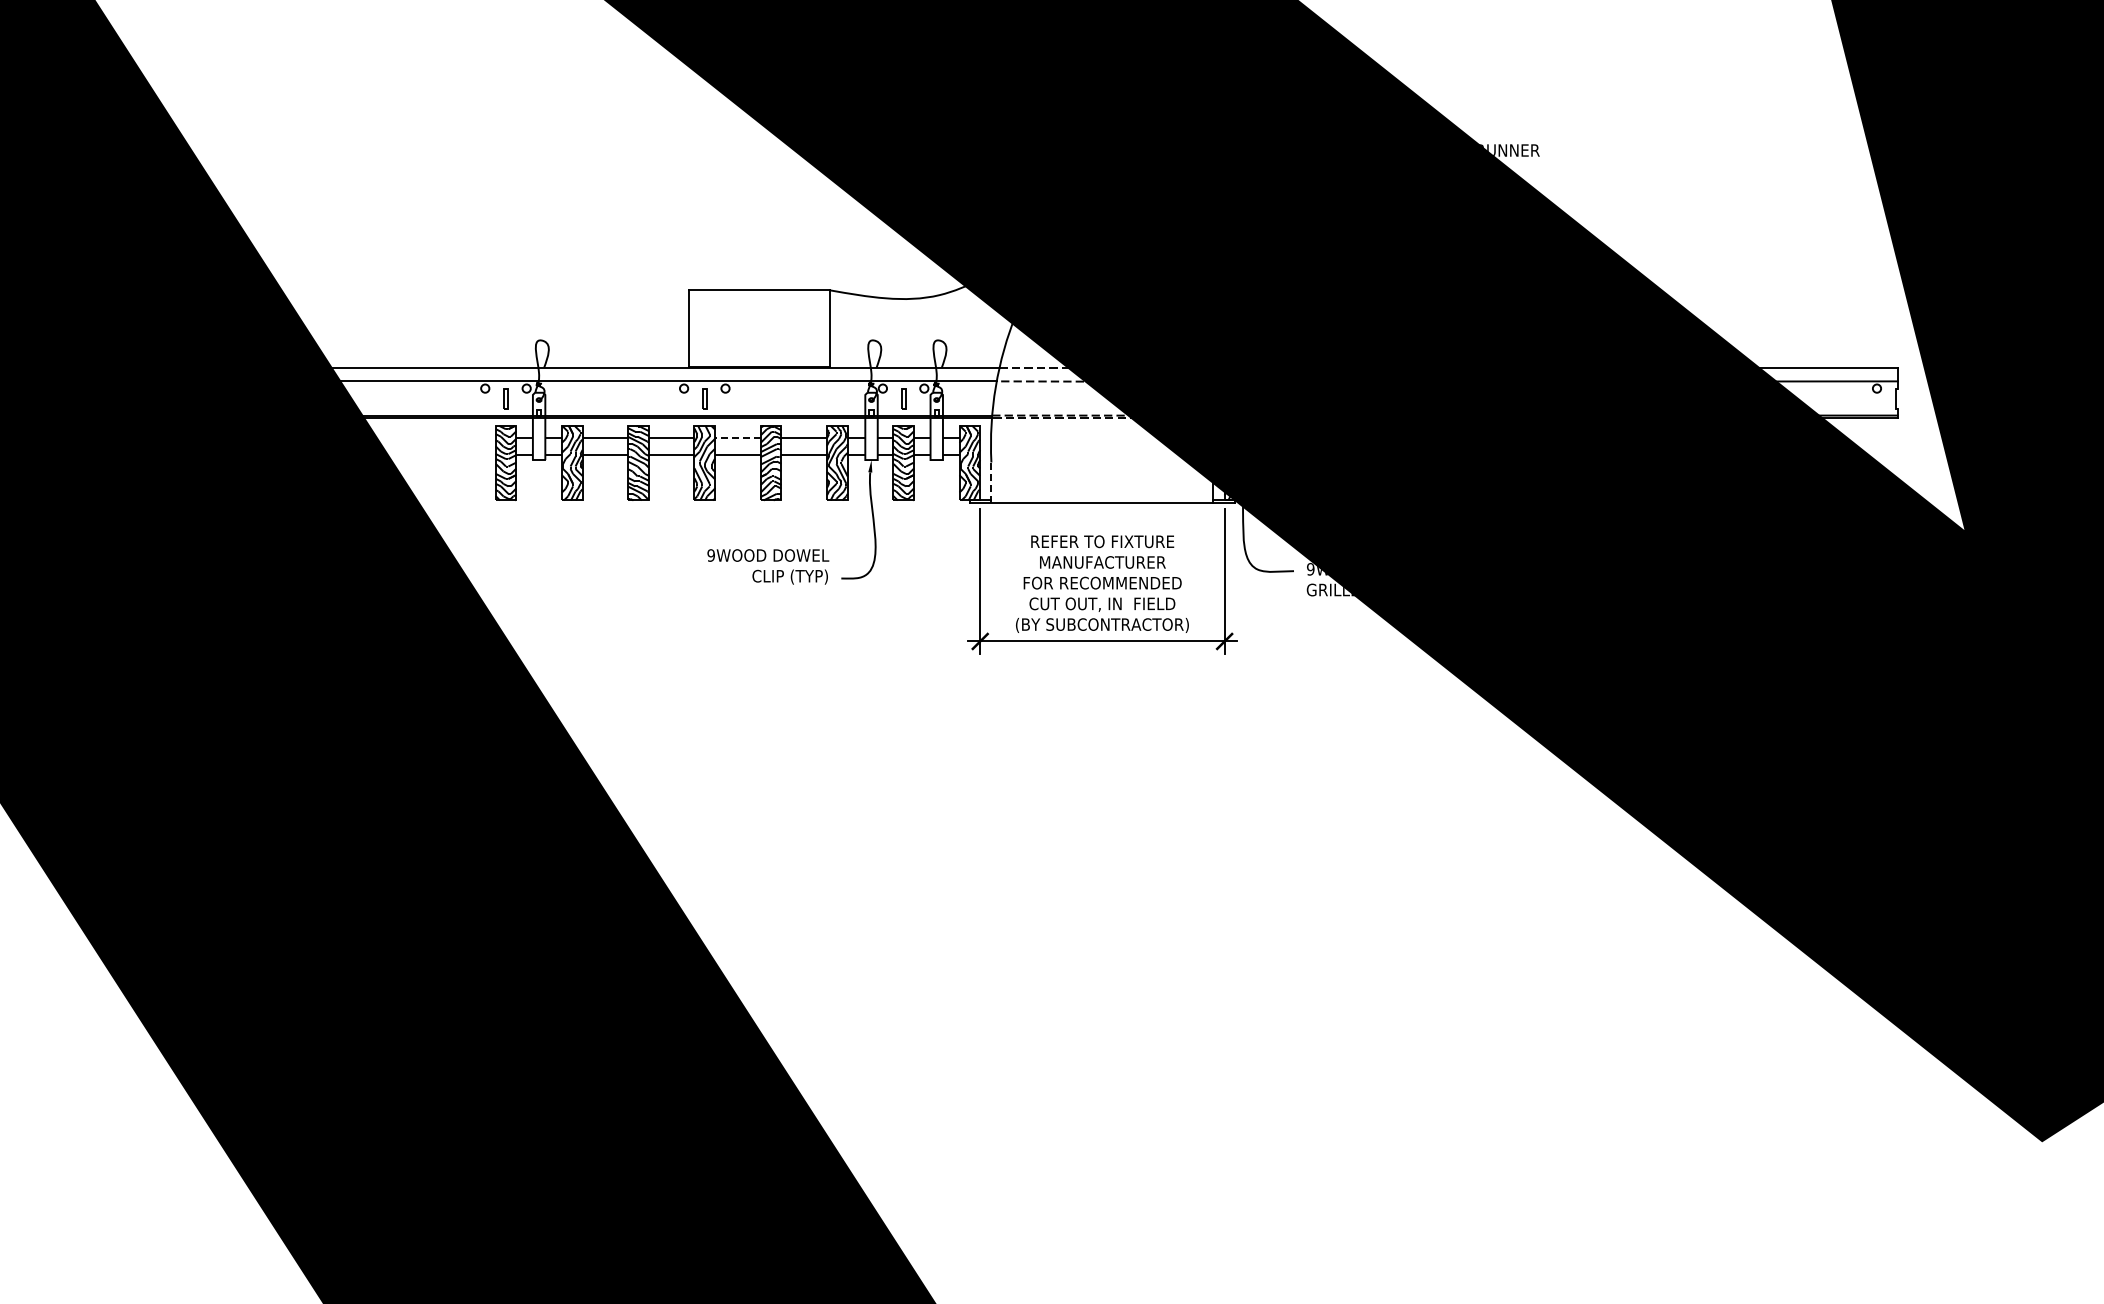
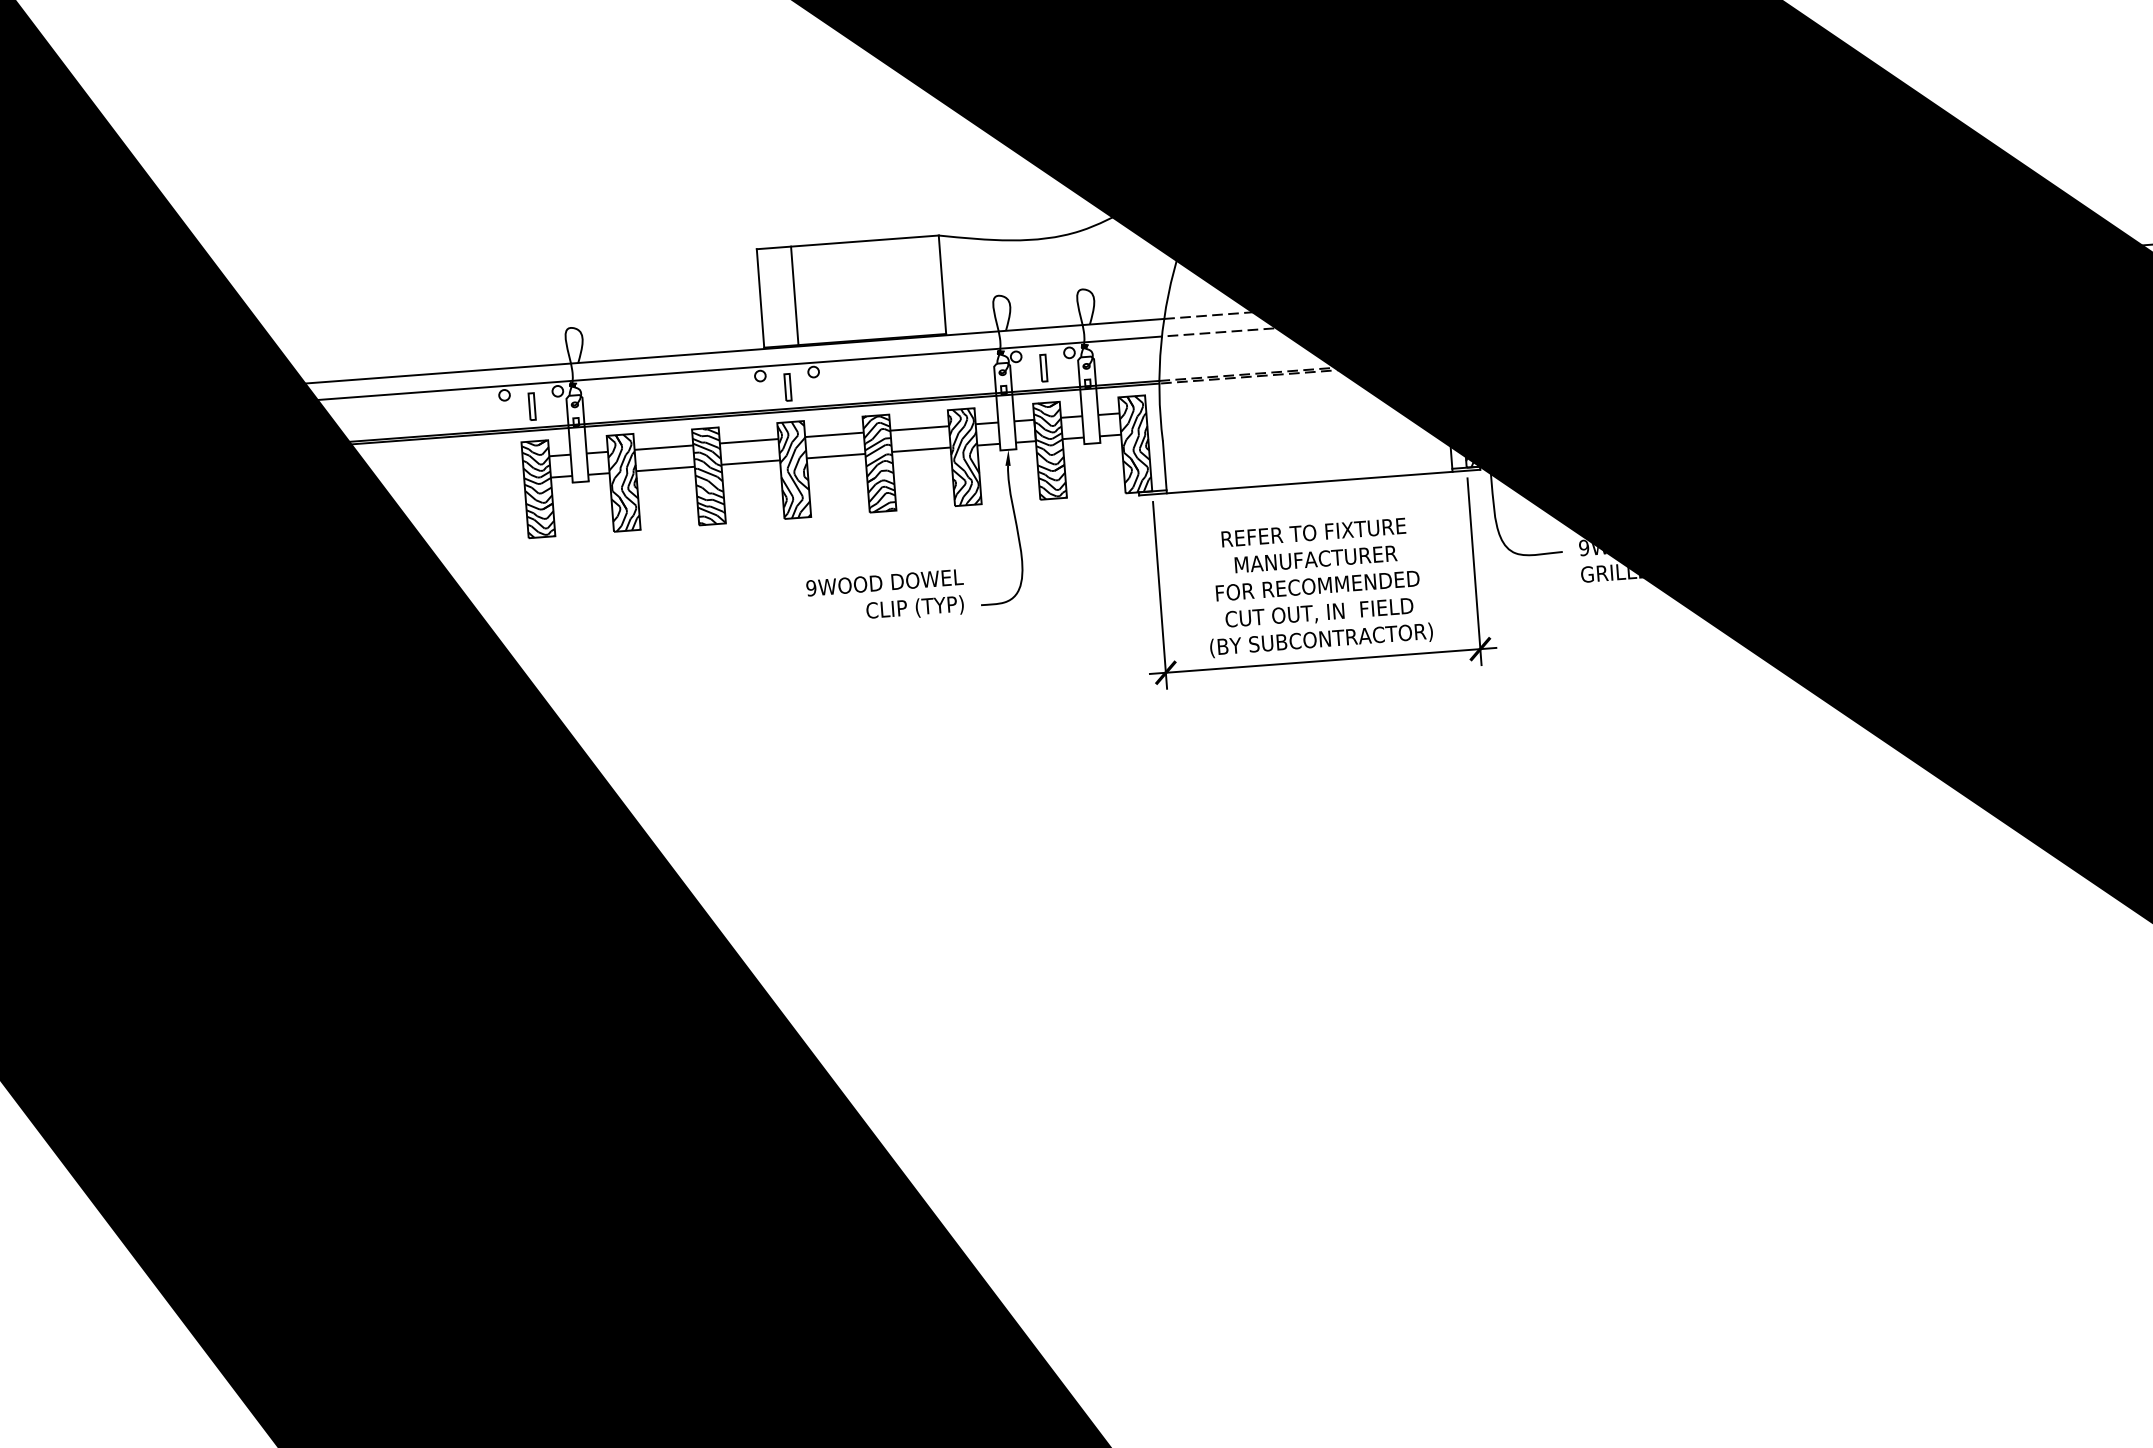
line: (715, 328) -> (794, 295), added
line: (737, 438) -> (833, 435), dashed -> solid
line: (991, 483) -> (1165, 468), dashed -> solid

